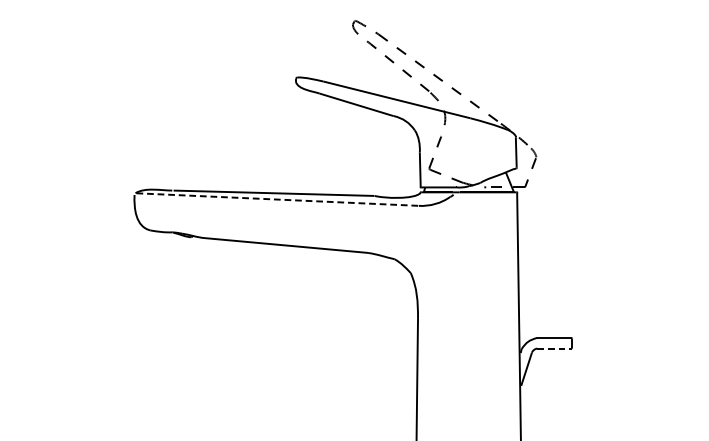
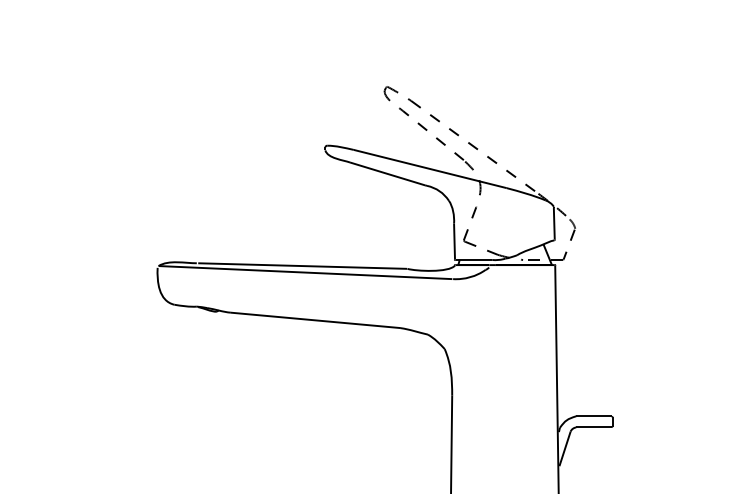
line: (275, 199) -> (304, 272), dashed -> solid
line: (554, 348) -> (594, 427), dashed -> solid

